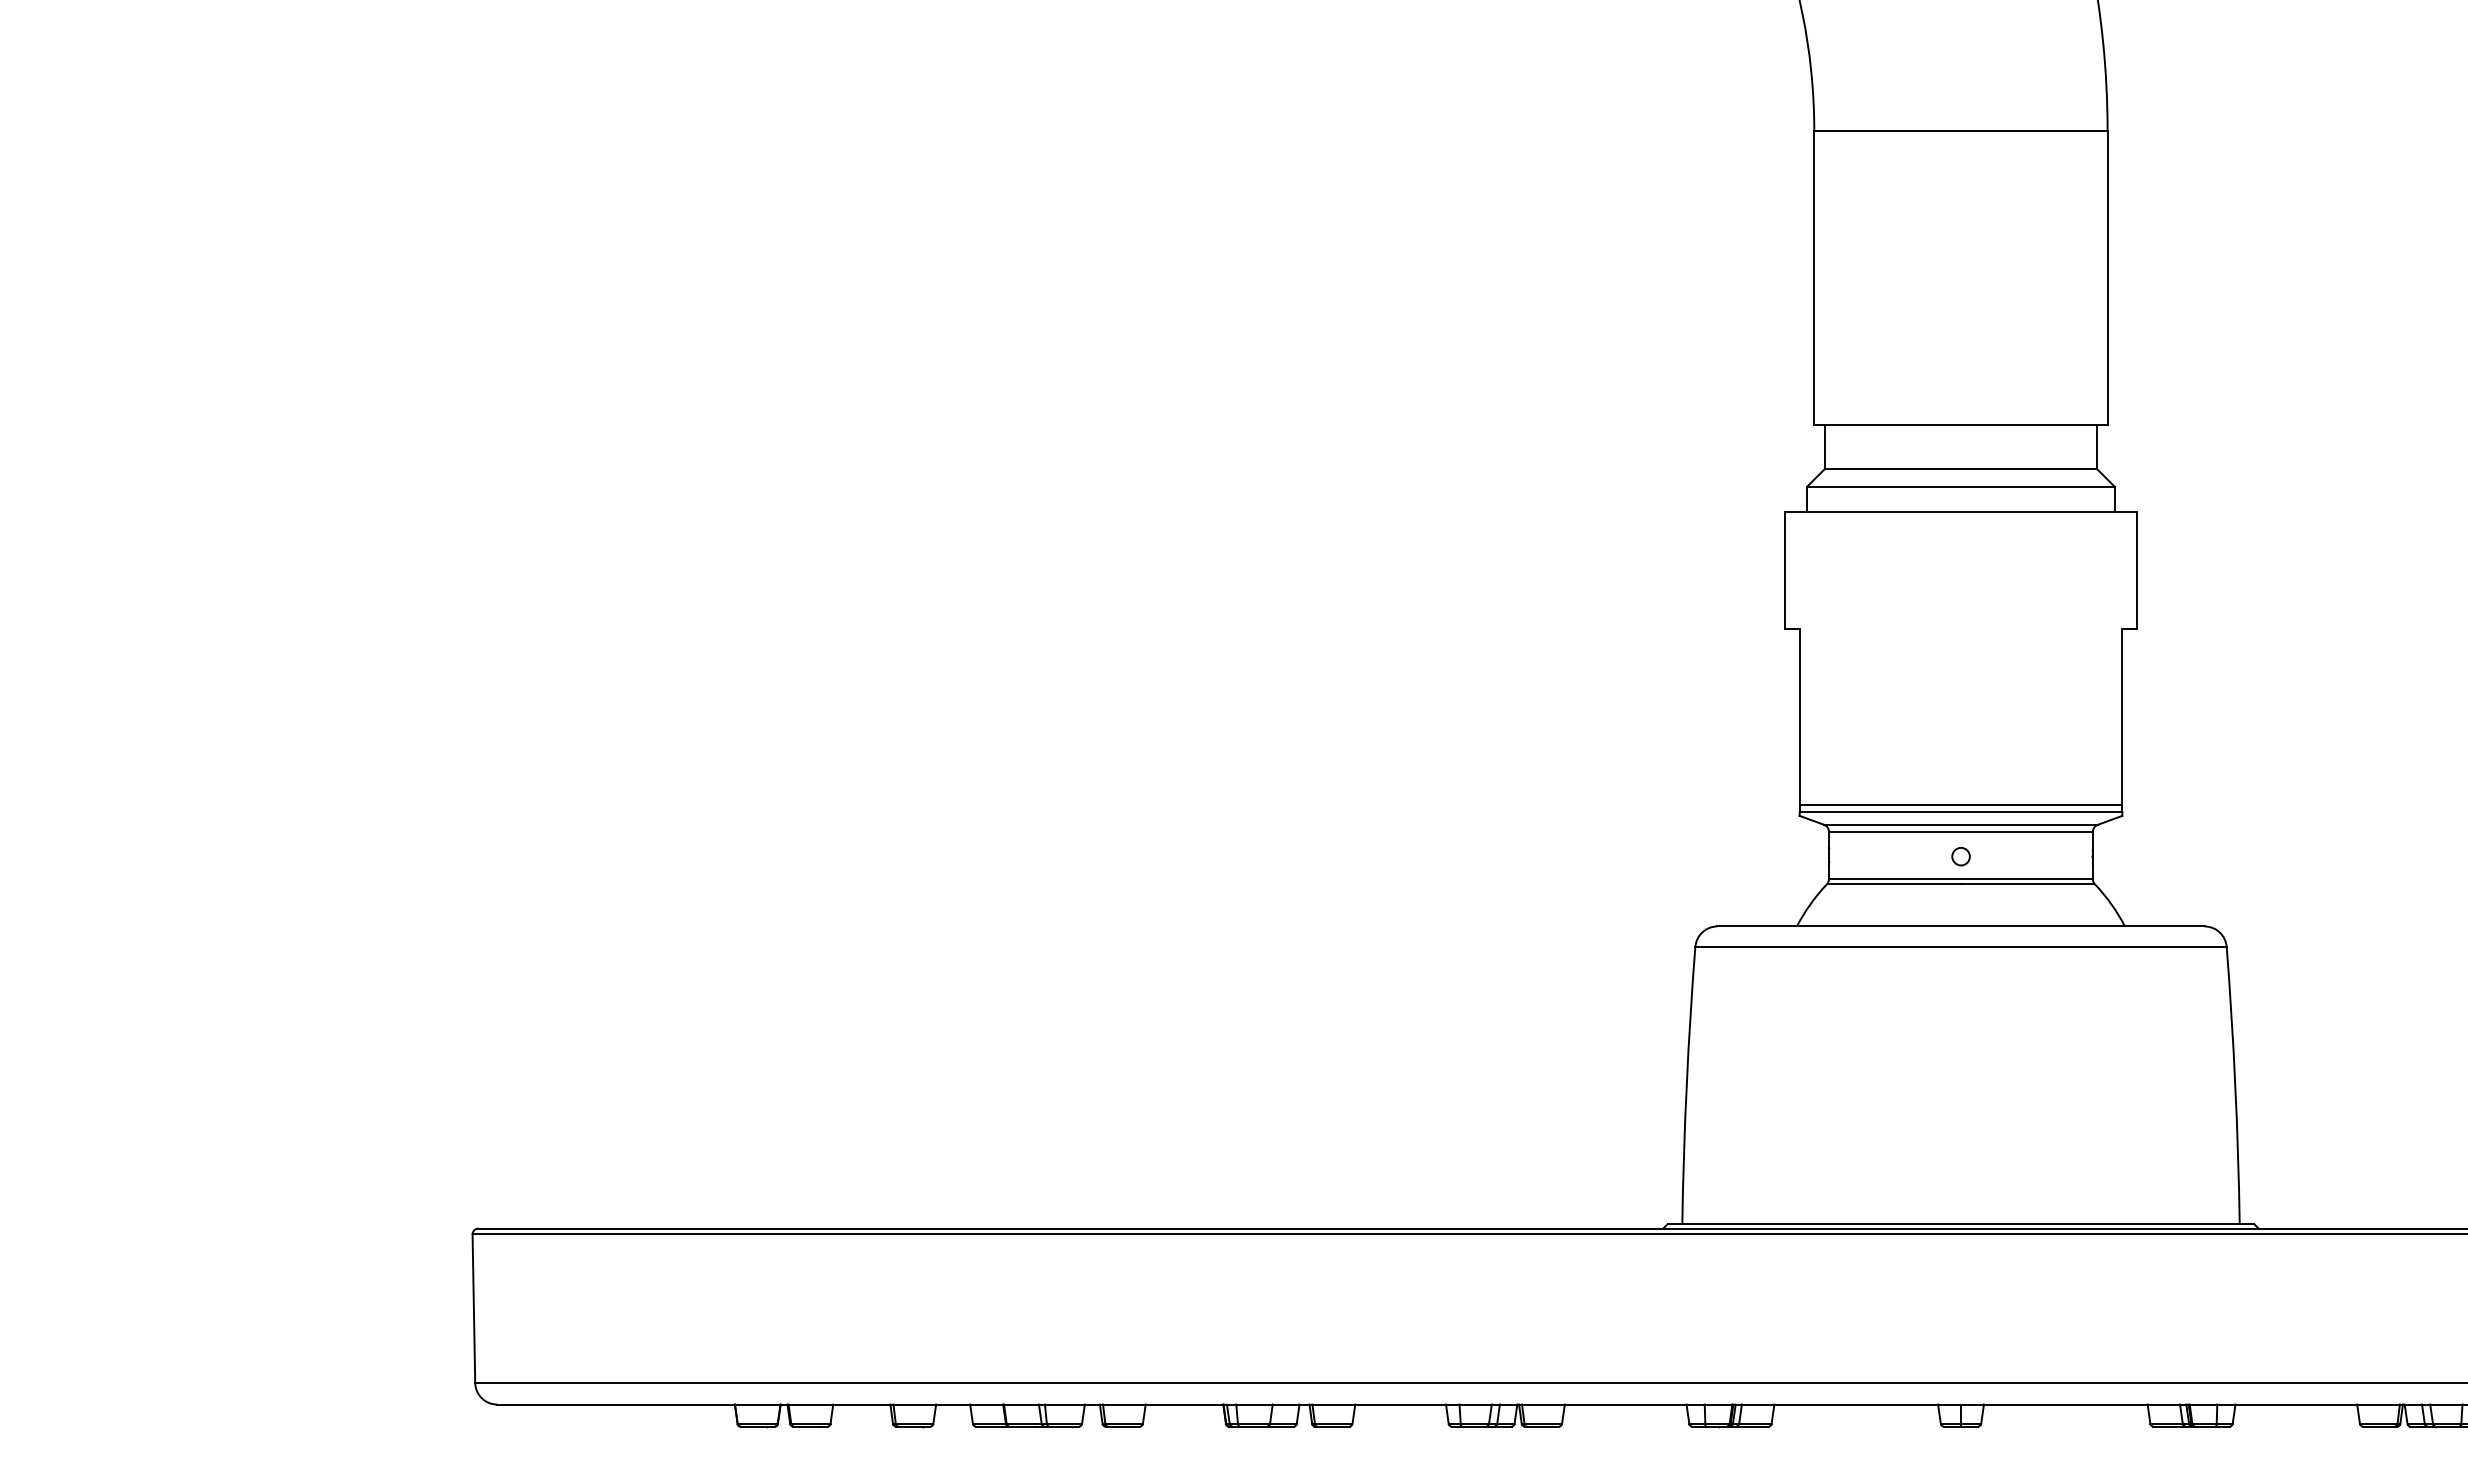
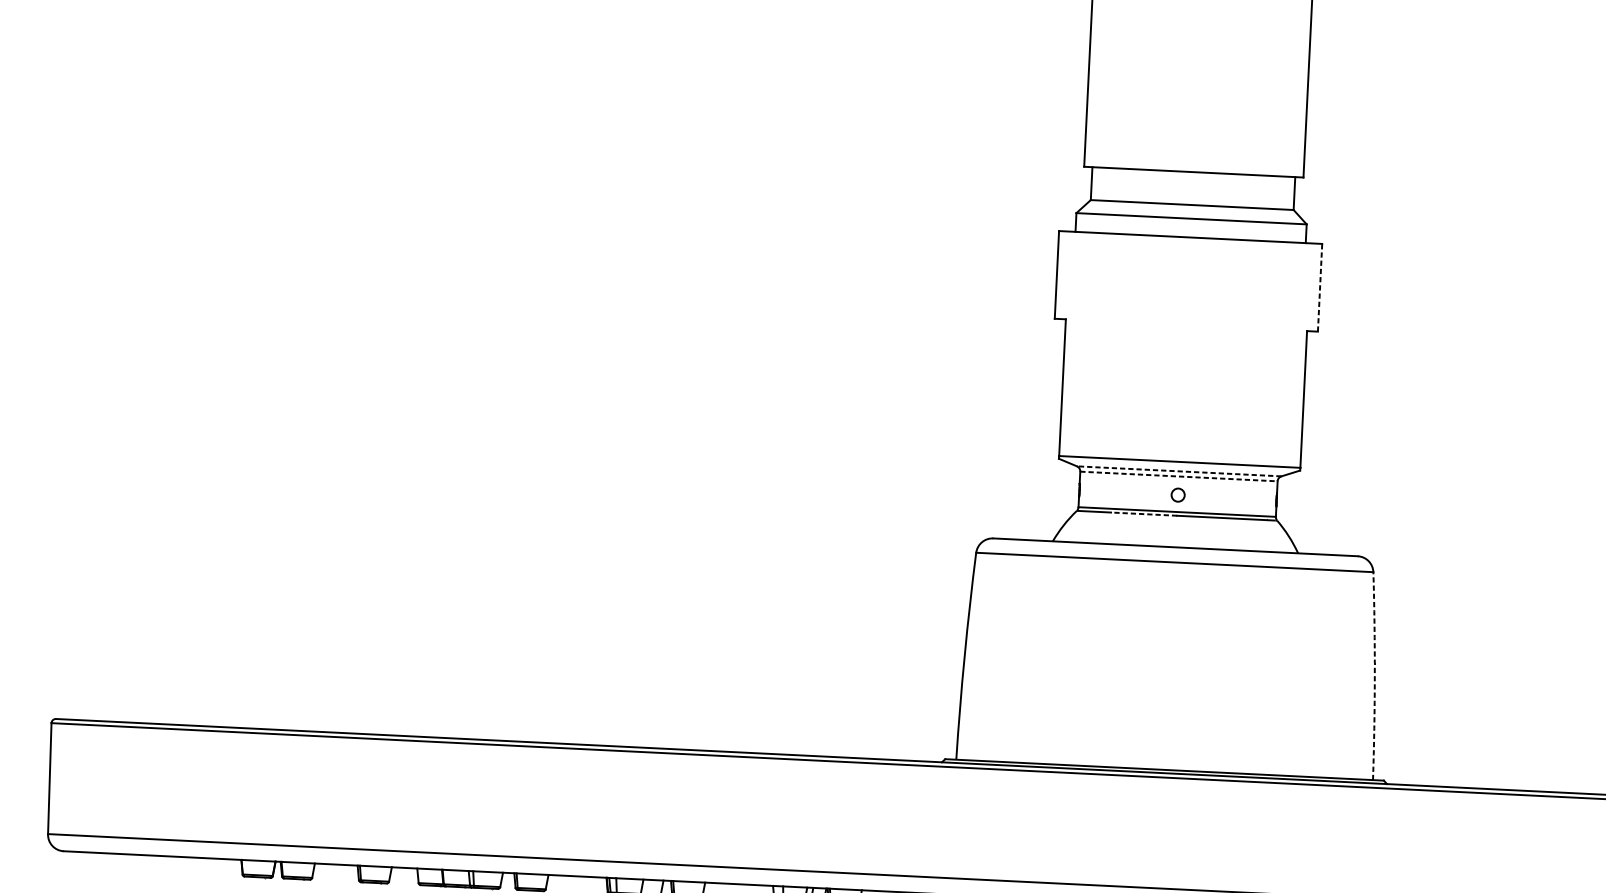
line: (2136, 570) -> (1319, 287), solid -> dashed
line: (1960, 805) -> (1179, 456), removed
line: (1961, 824) -> (1179, 471), solid -> dashed
line: (1960, 831) -> (1178, 476), solid -> dashed
line: (1917, 884) -> (1144, 514), solid -> dashed
arc: (2235, 1085) -> (1374, 676), solid -> dashed

